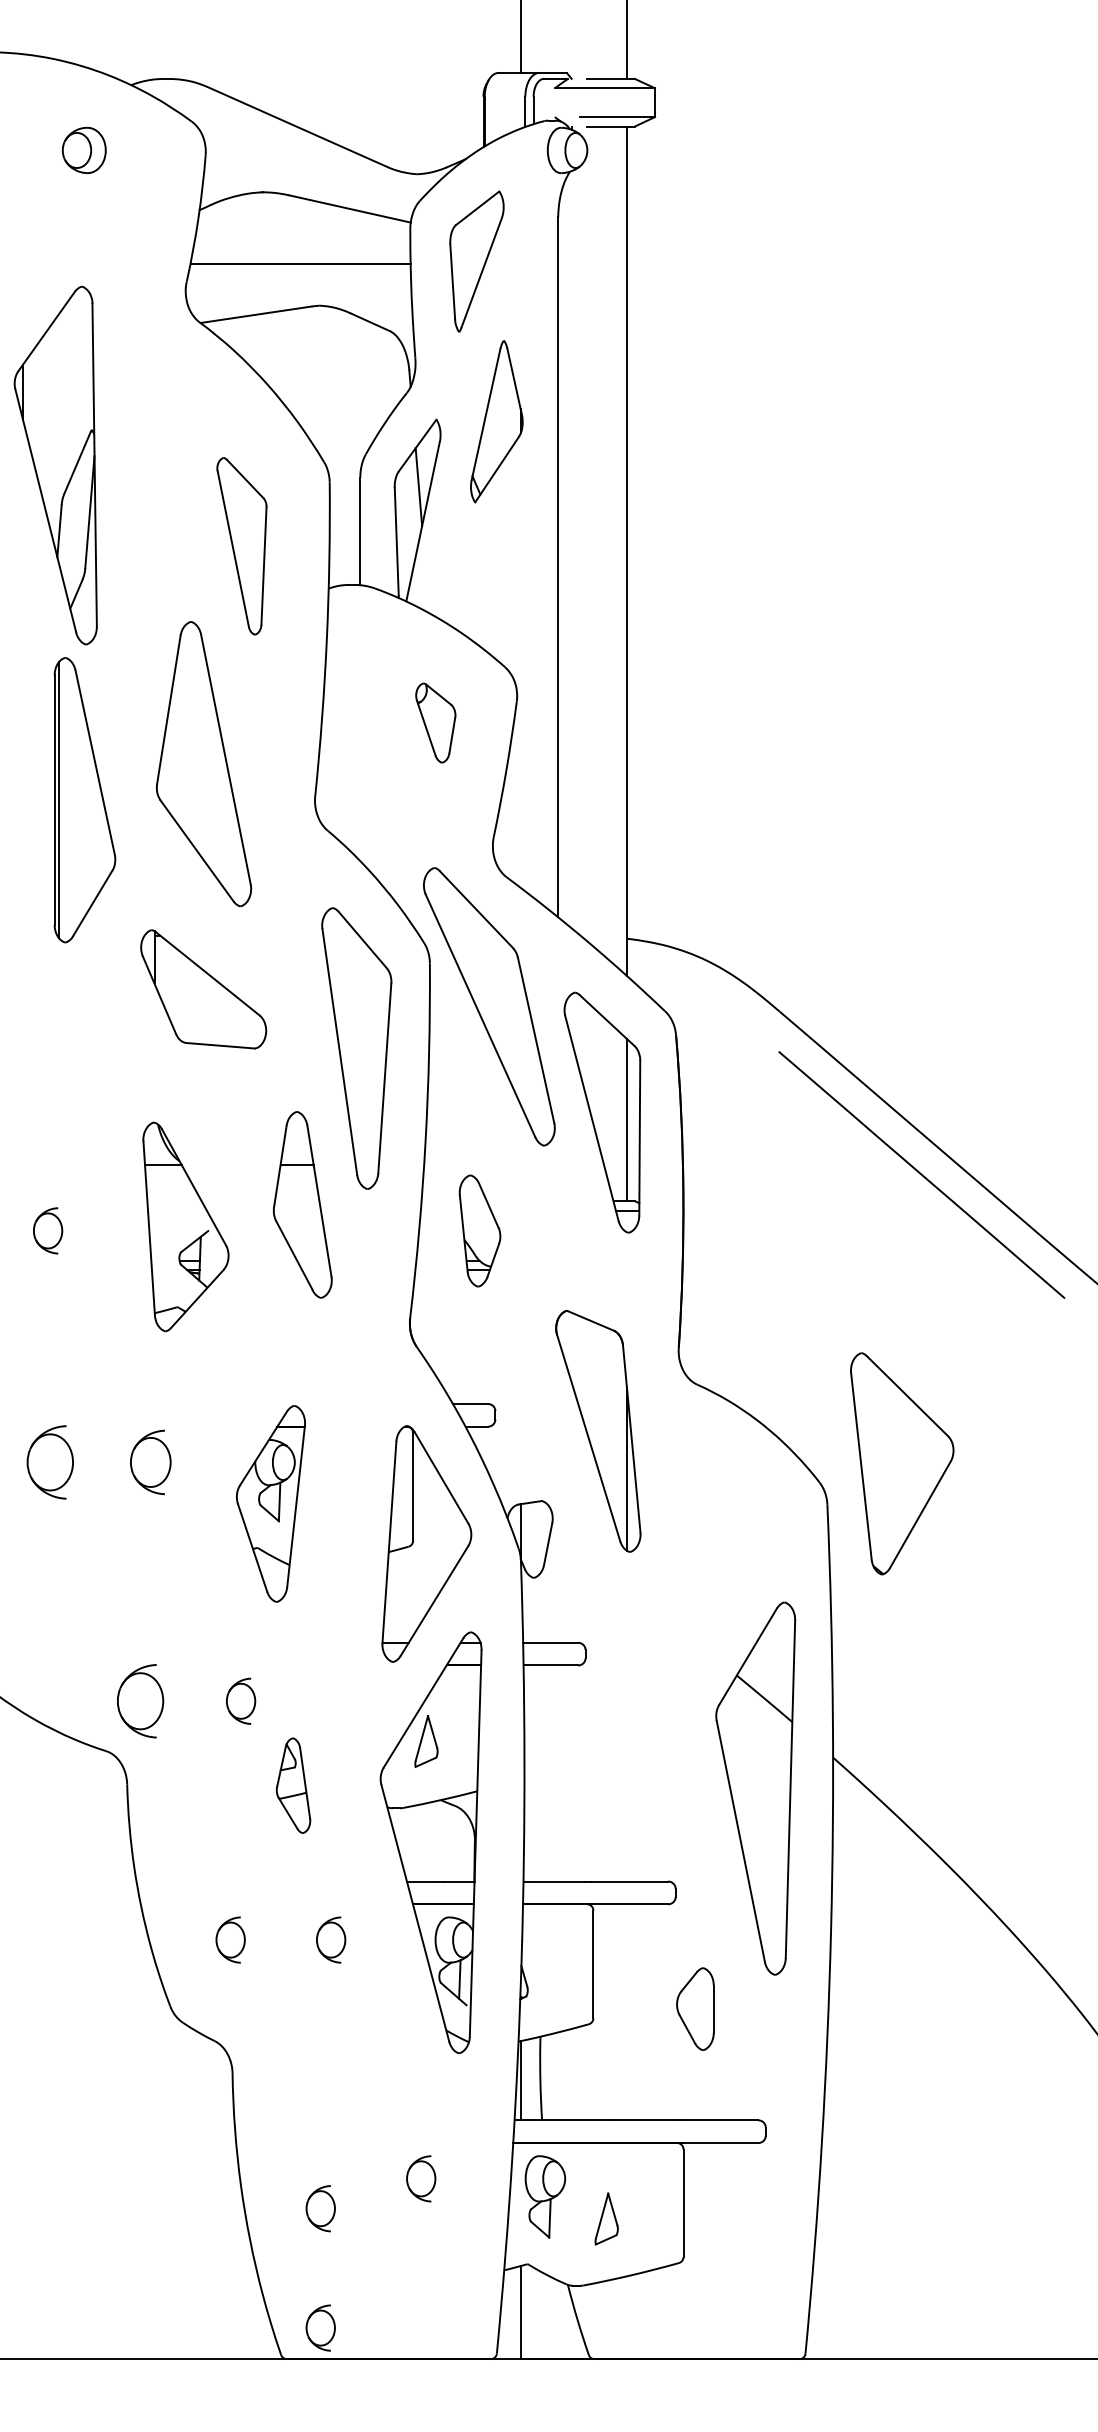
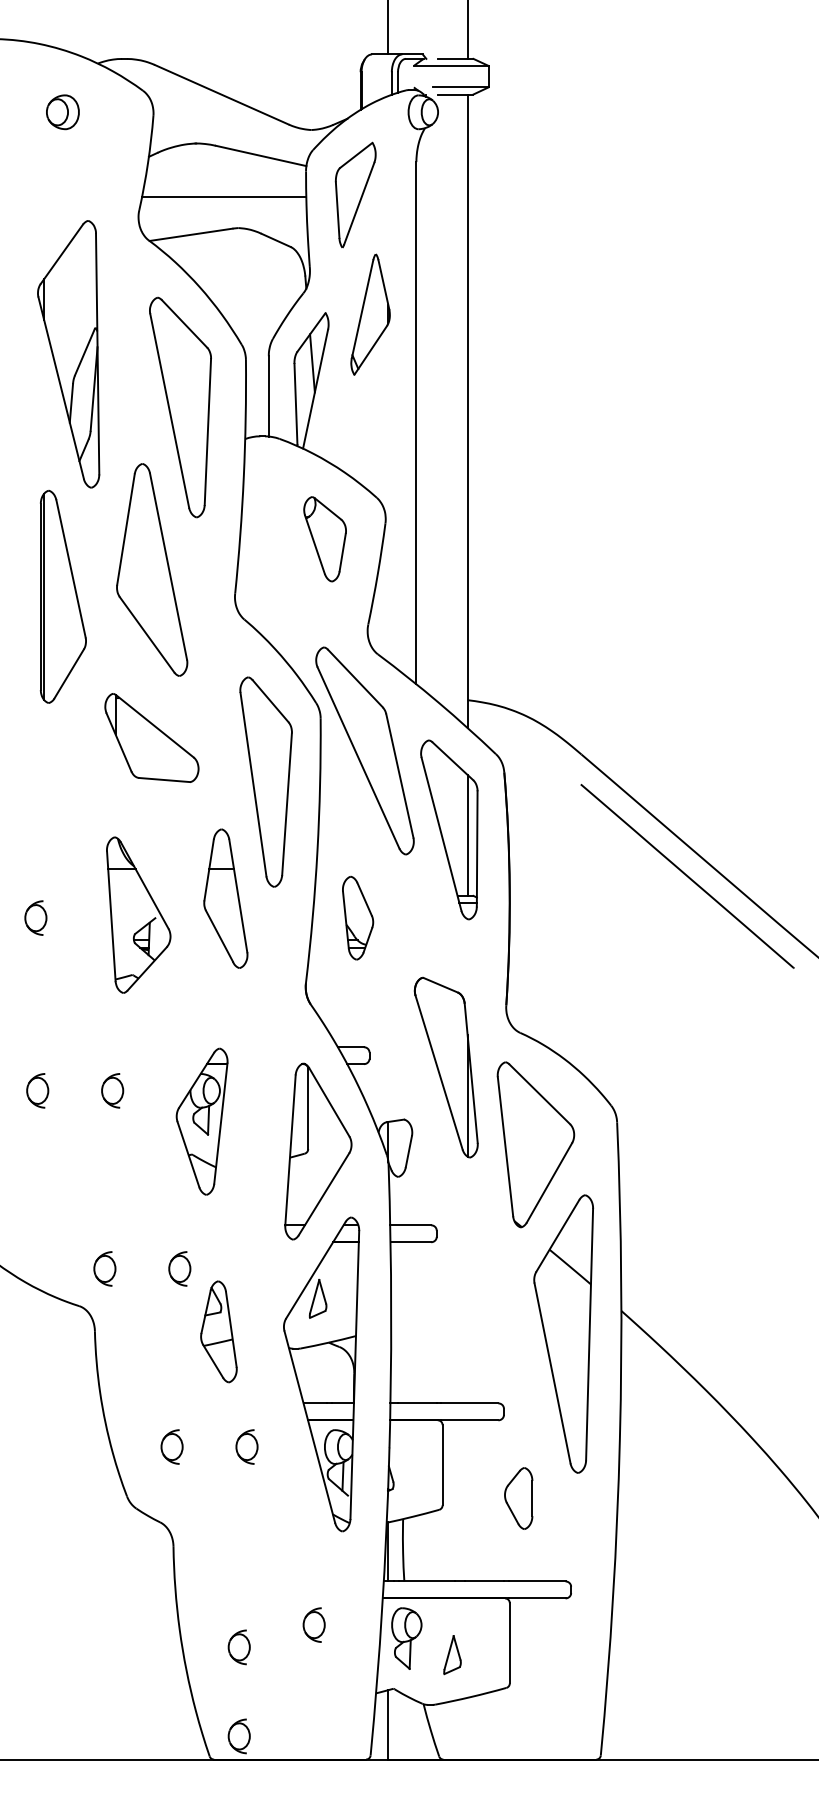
part: (55, 465) -> (68, 354), moved
part: (241, 546) -> (180, 407), size x1.67
part: (435, 723) -> (324, 539), size x1.43
part: (50, 1462) -> (37, 1090), size x0.62
part: (150, 1462) -> (112, 1090), size x0.71
part: (901, 1463) -> (535, 1144), moved
part: (140, 1700) -> (104, 1268), size x0.62
part: (292, 1785) -> (218, 1331), size x1.43

